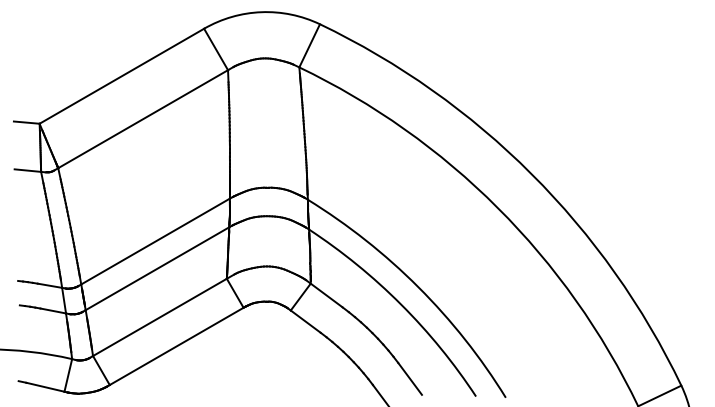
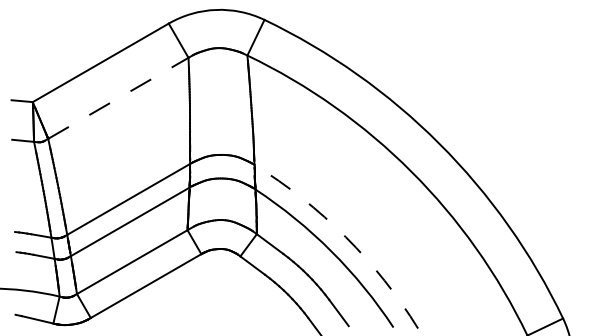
line: (143, 118) -> (118, 97), solid -> dashed
arc: (418, 287) -> (345, 237), solid -> dashed

